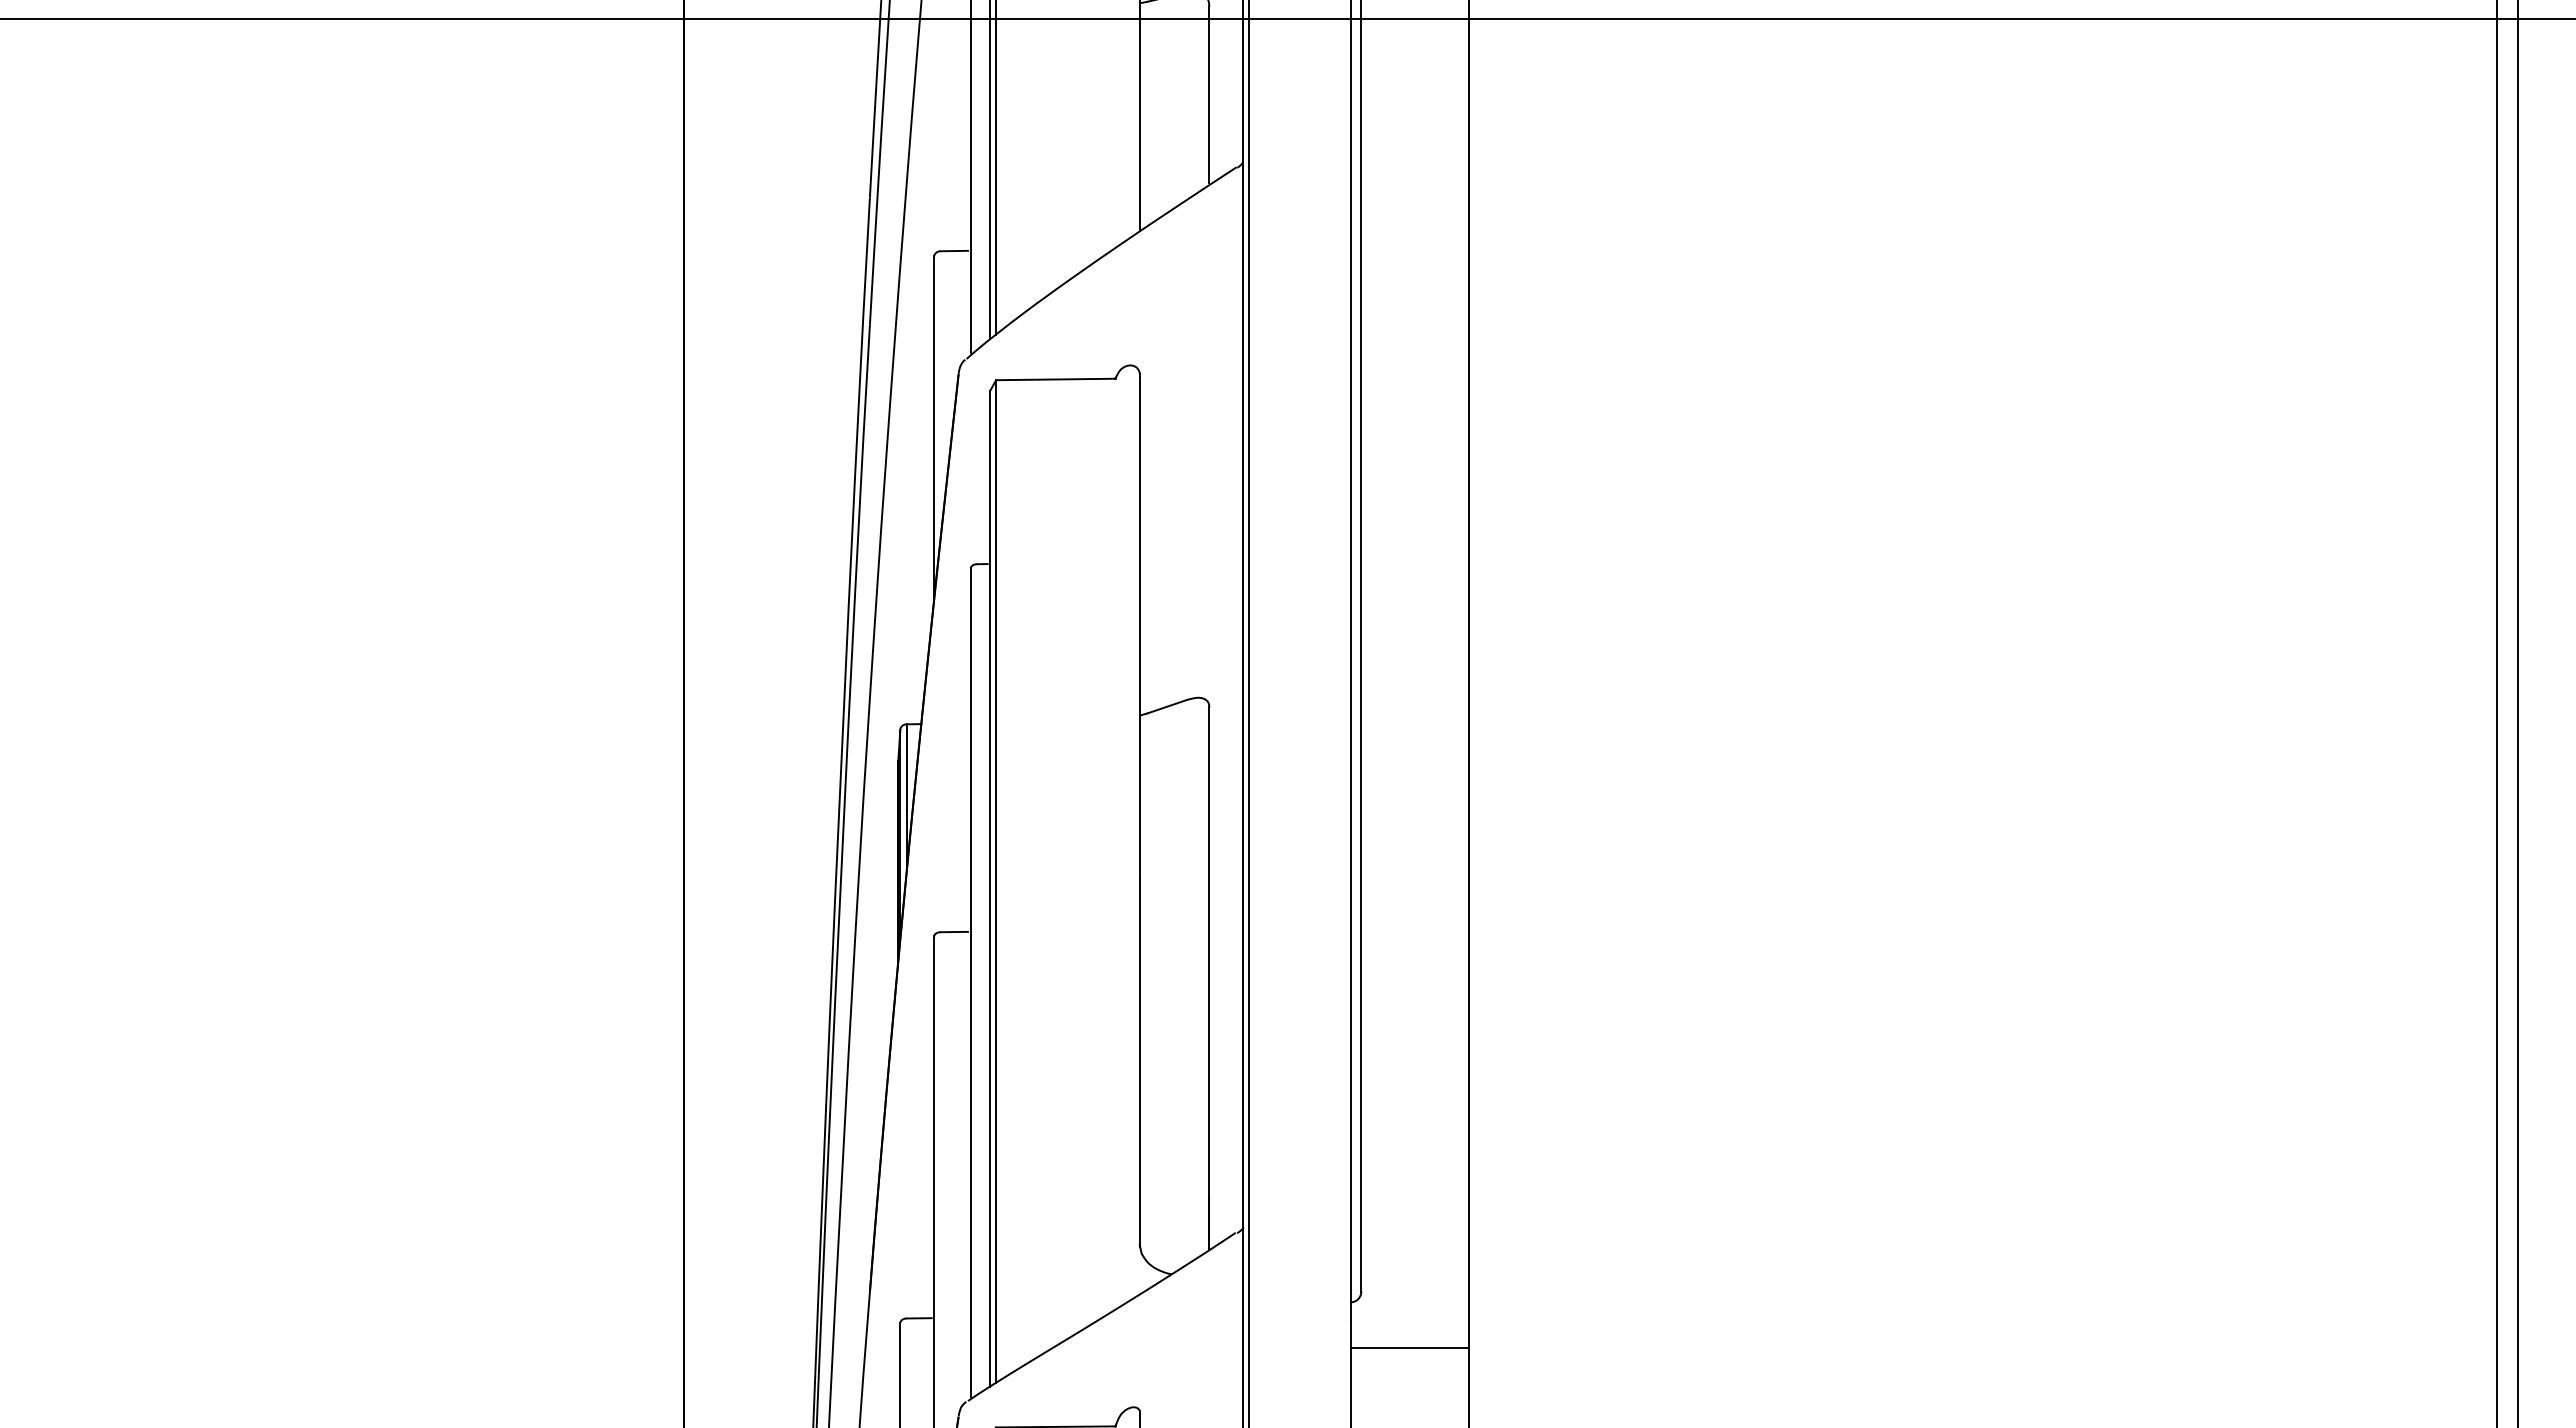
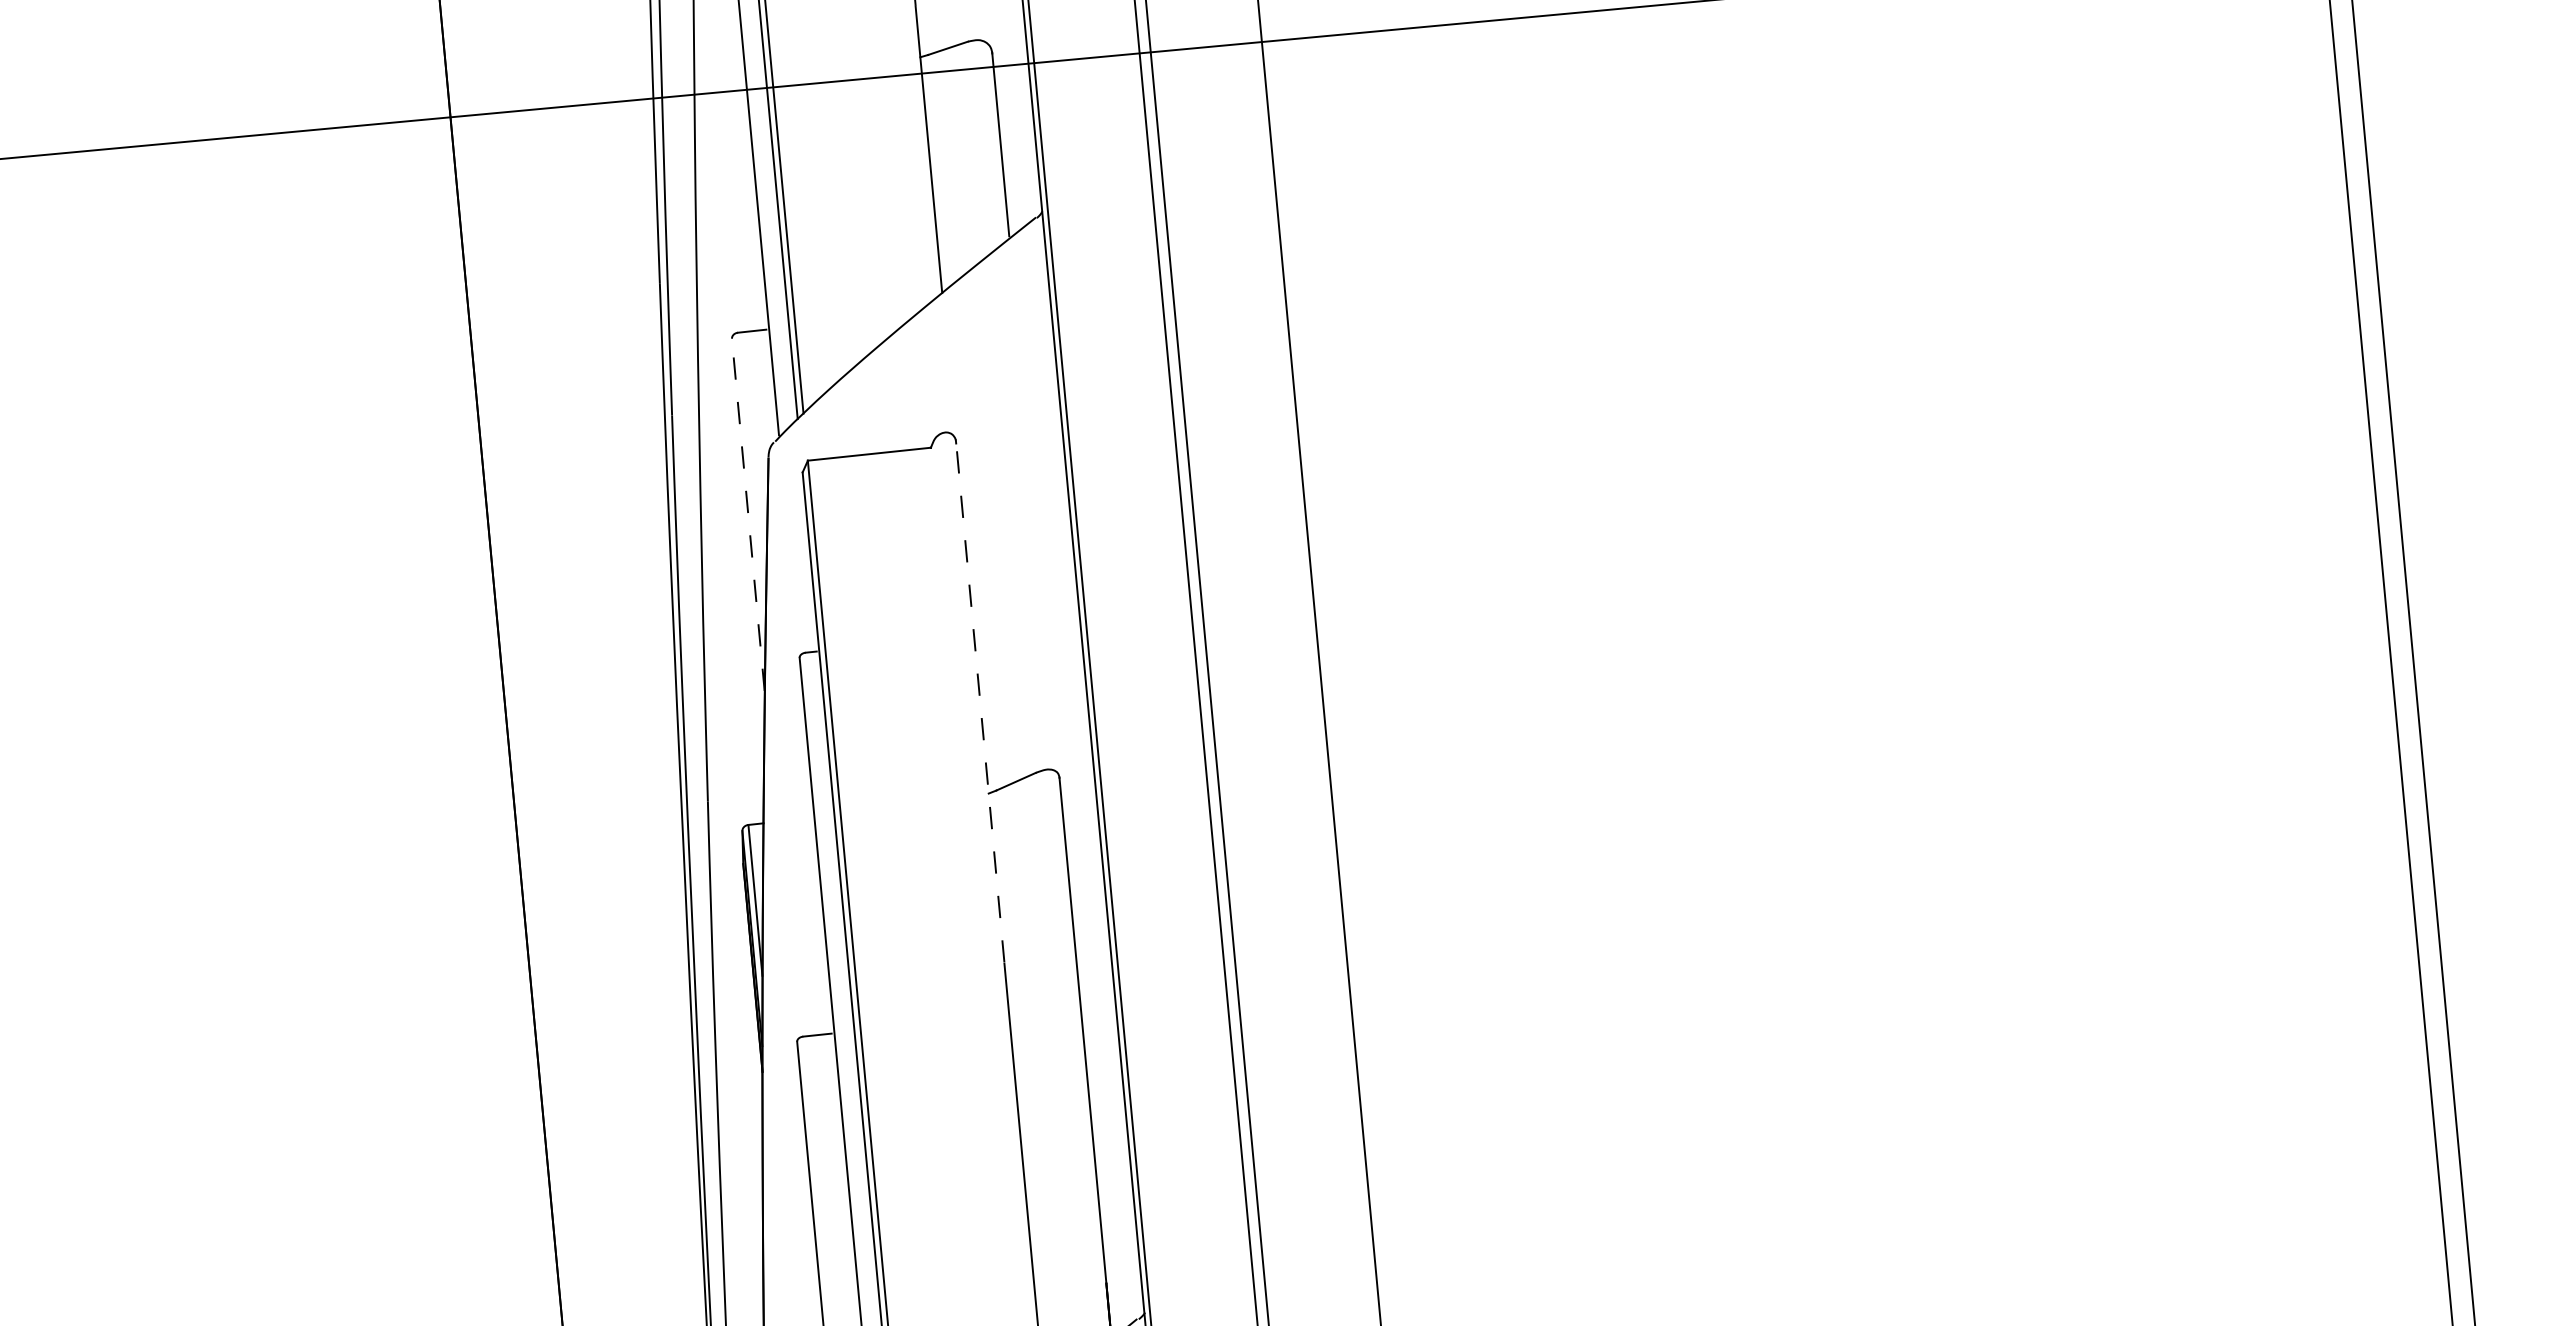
line: (934, 426) -> (748, 514), solid -> dashed
line: (1140, 627) -> (980, 702), solid -> dashed

